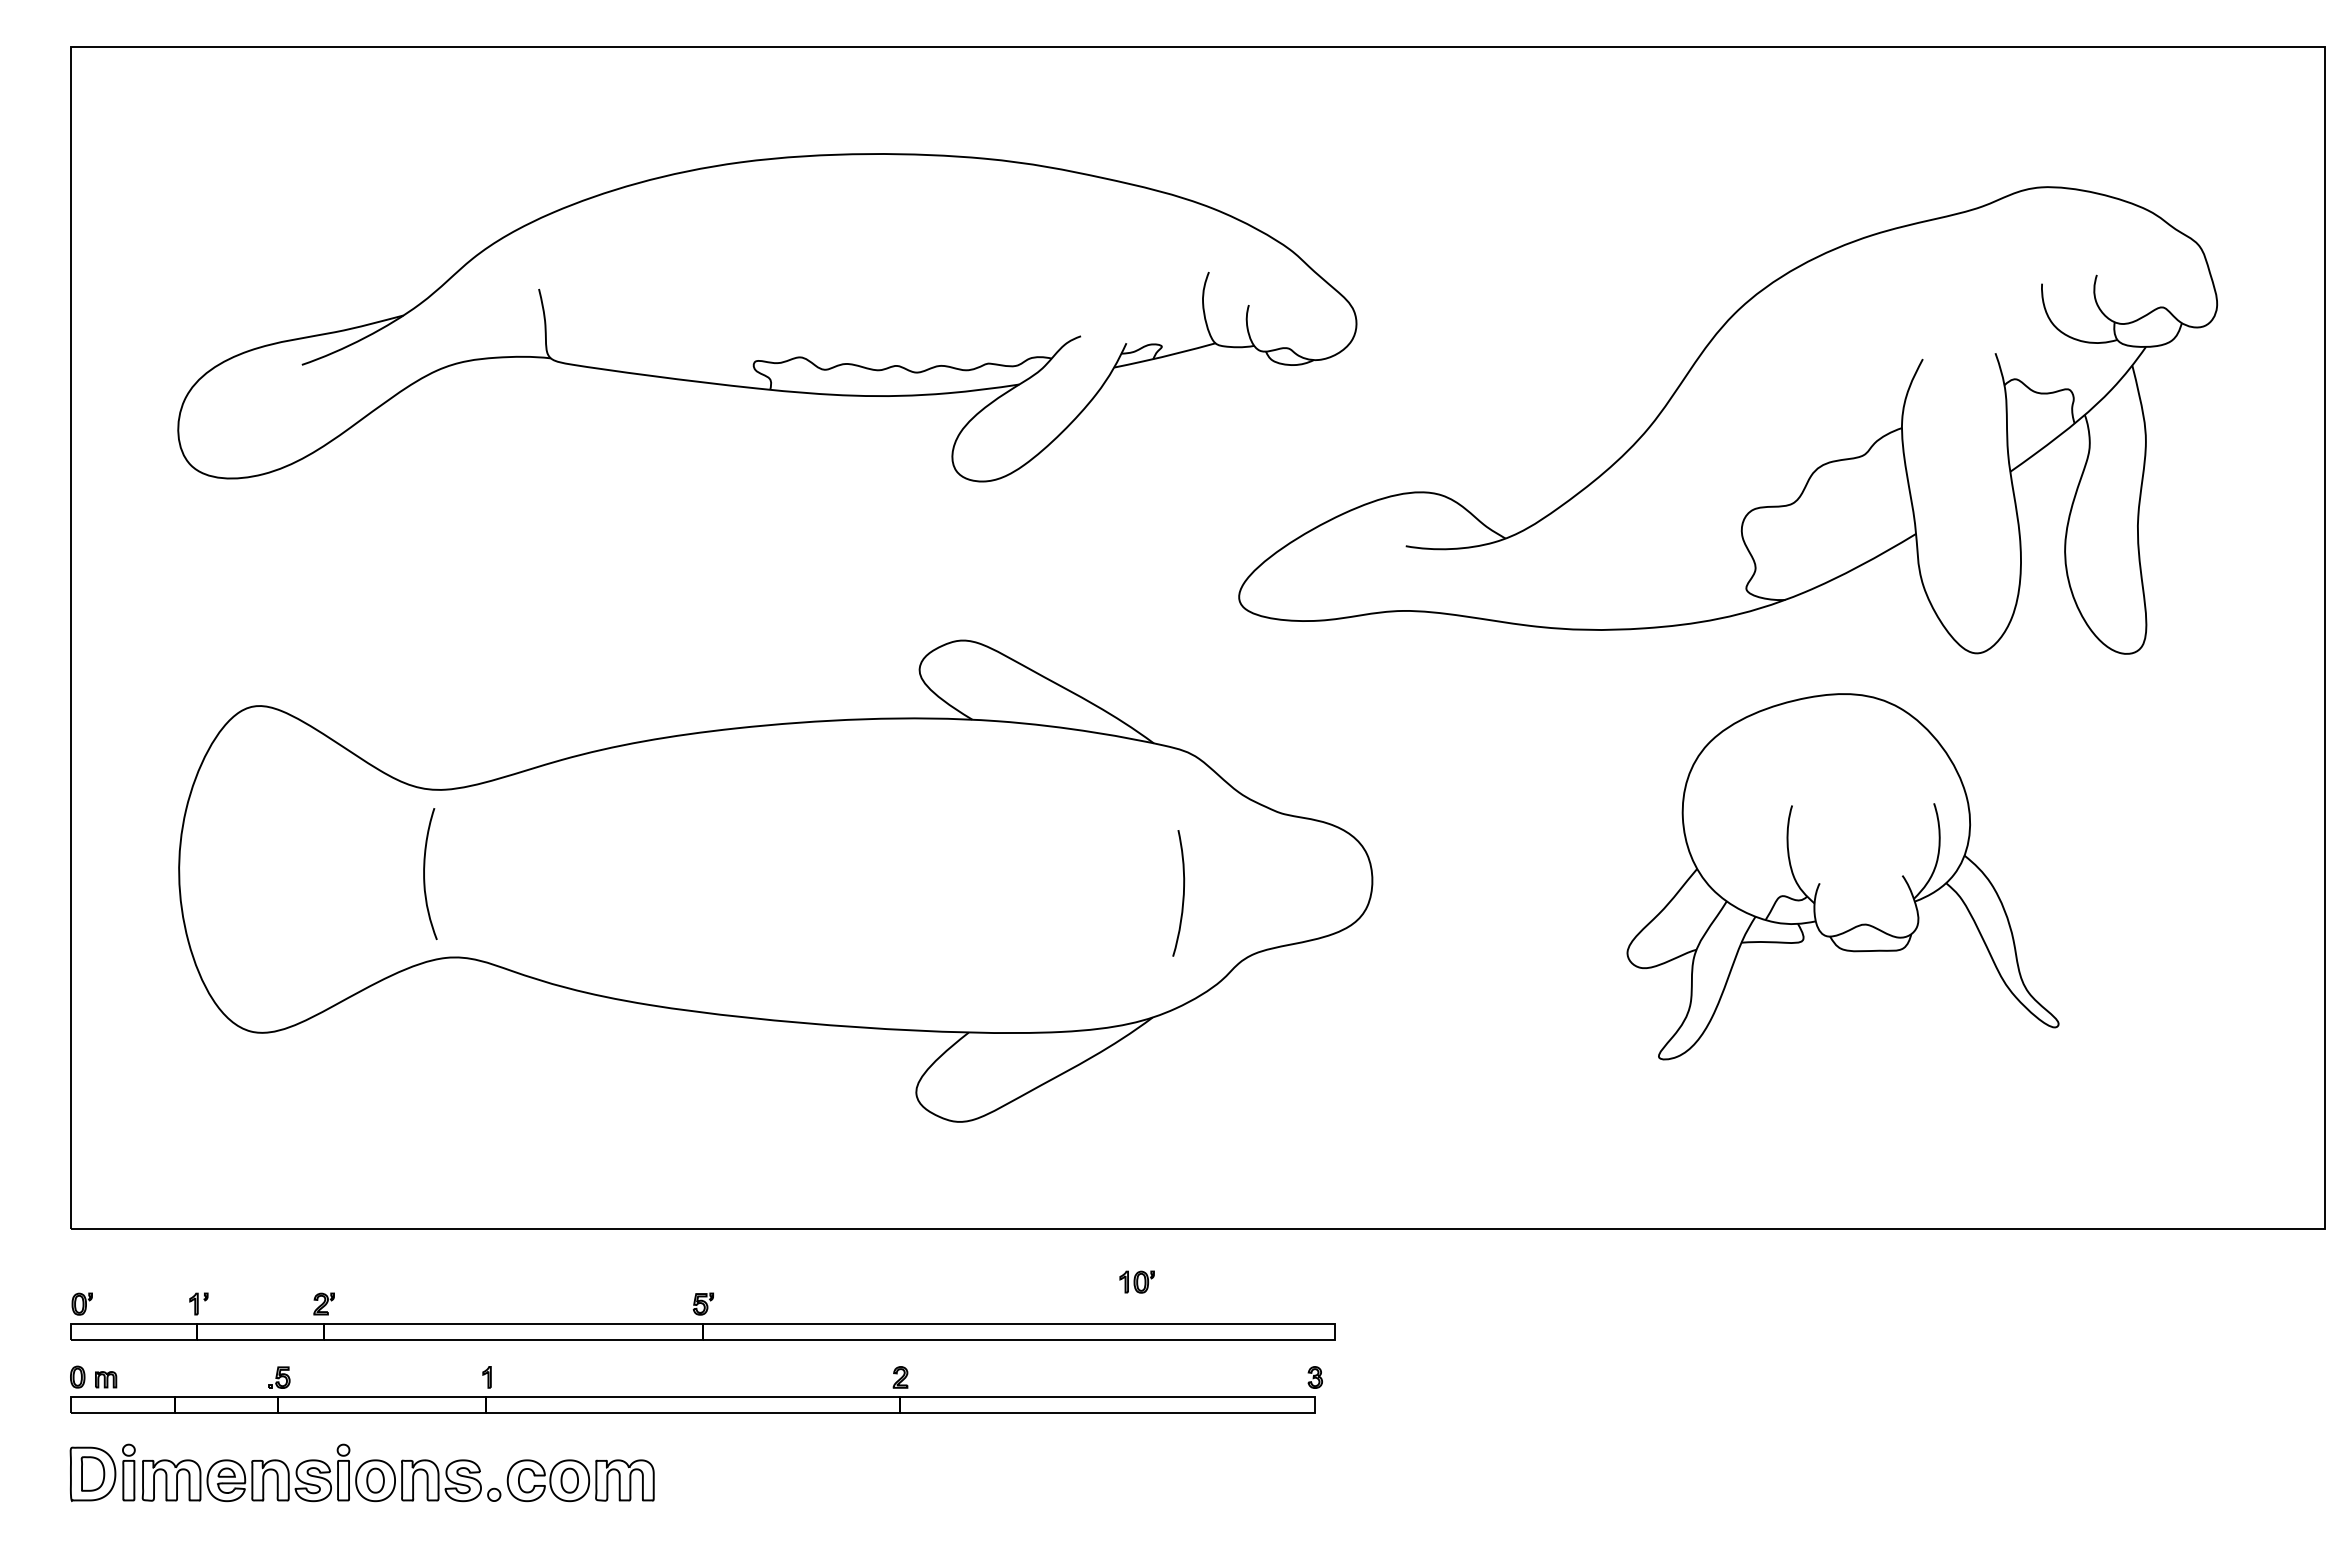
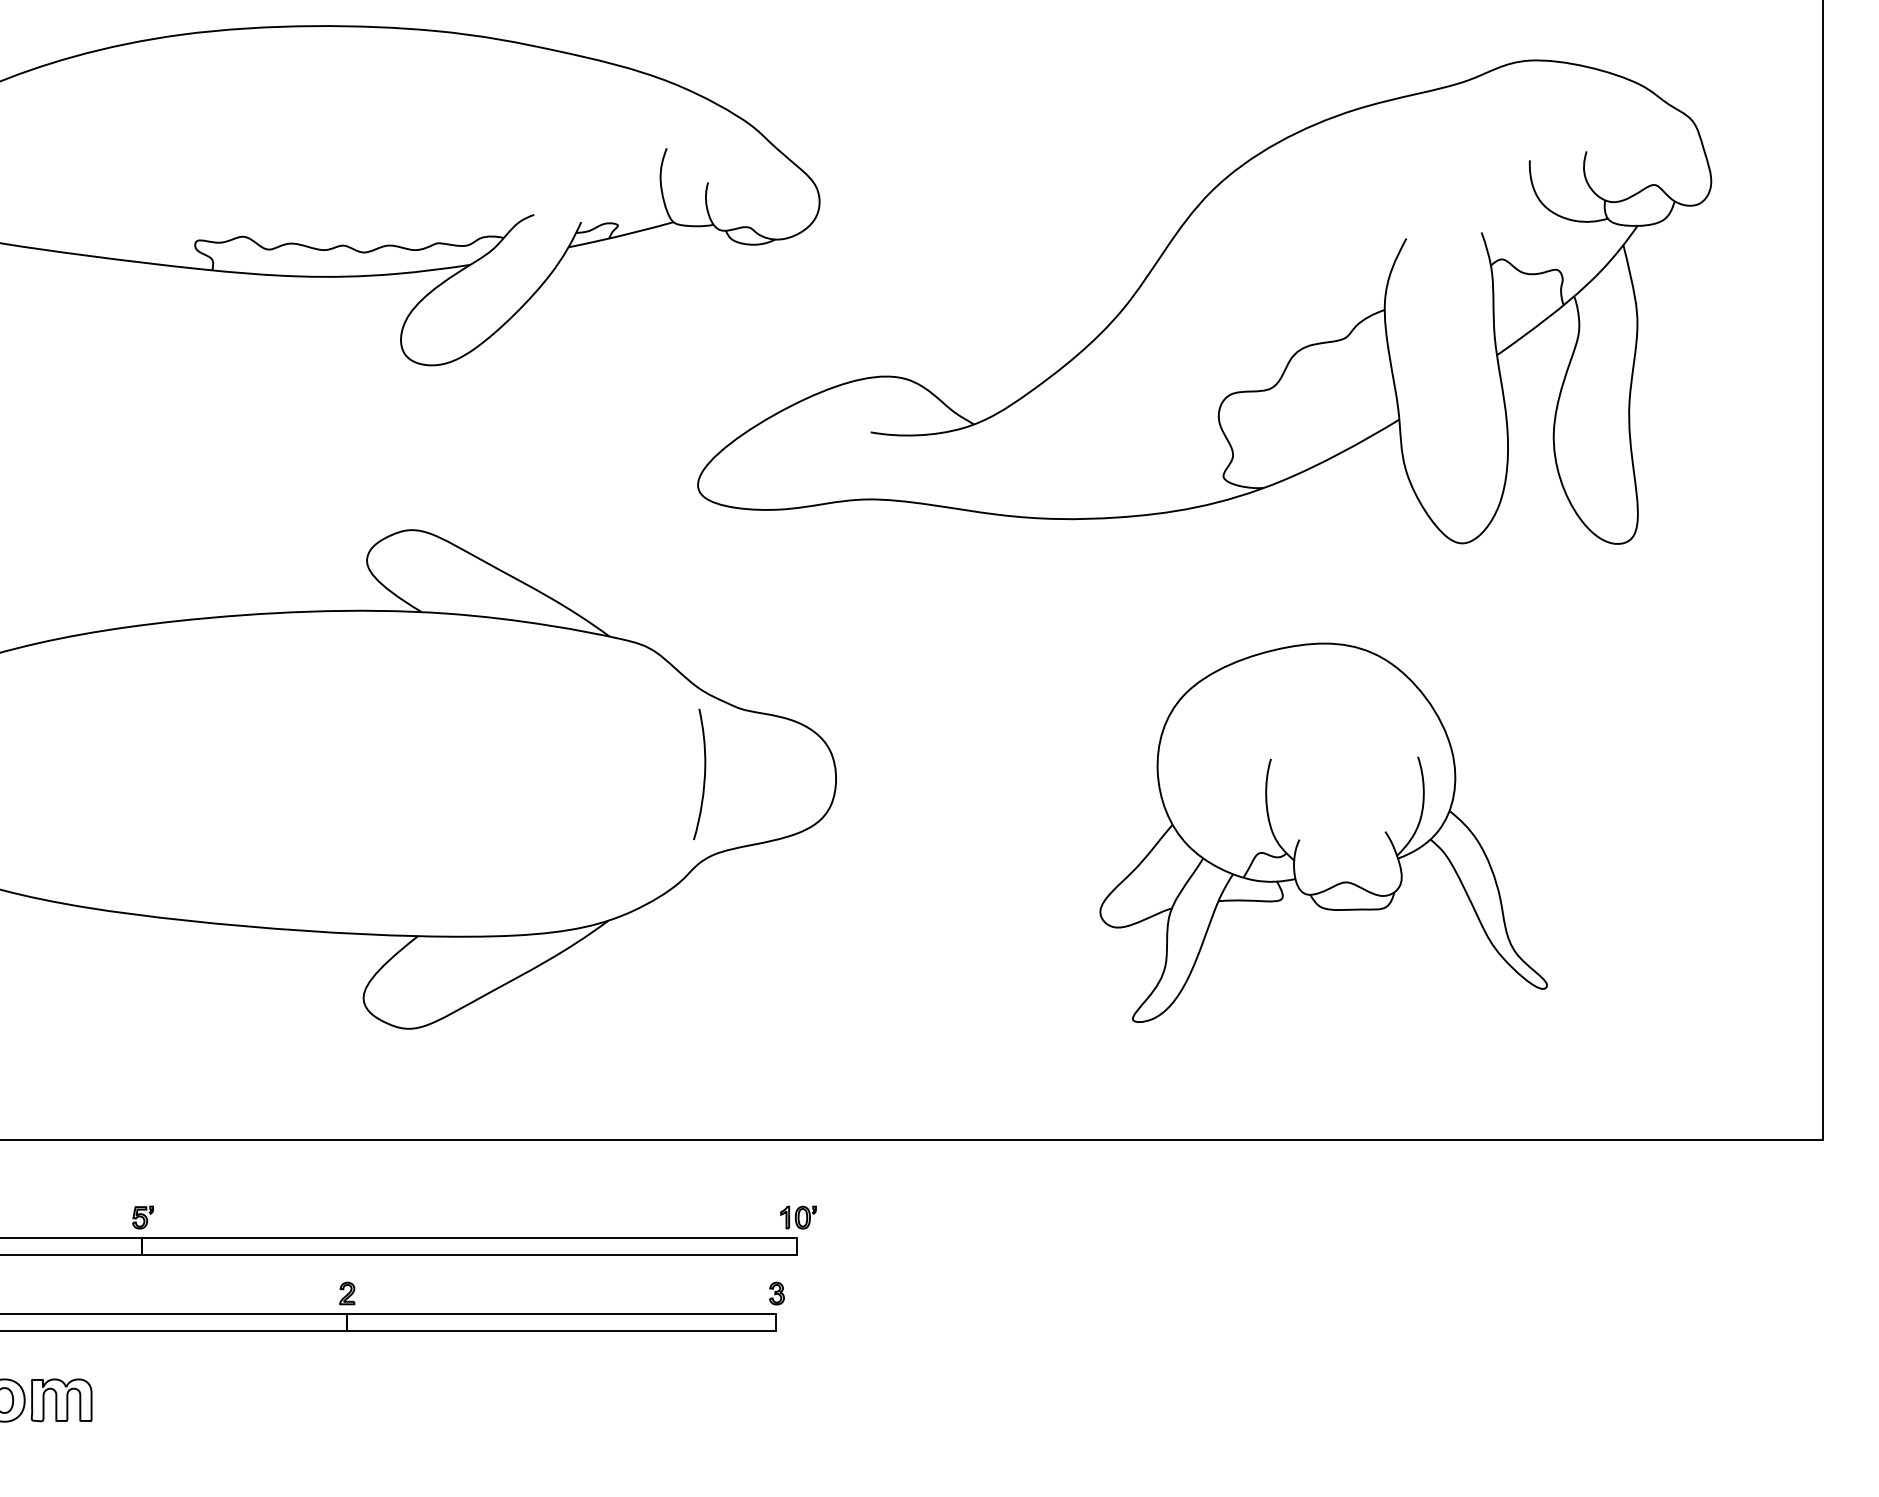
part: (1842, 876) -> (1323, 832), moved
curve: (1182, 895) -> (703, 776), moved
part: (1136, 1281) -> (797, 1216), moved

